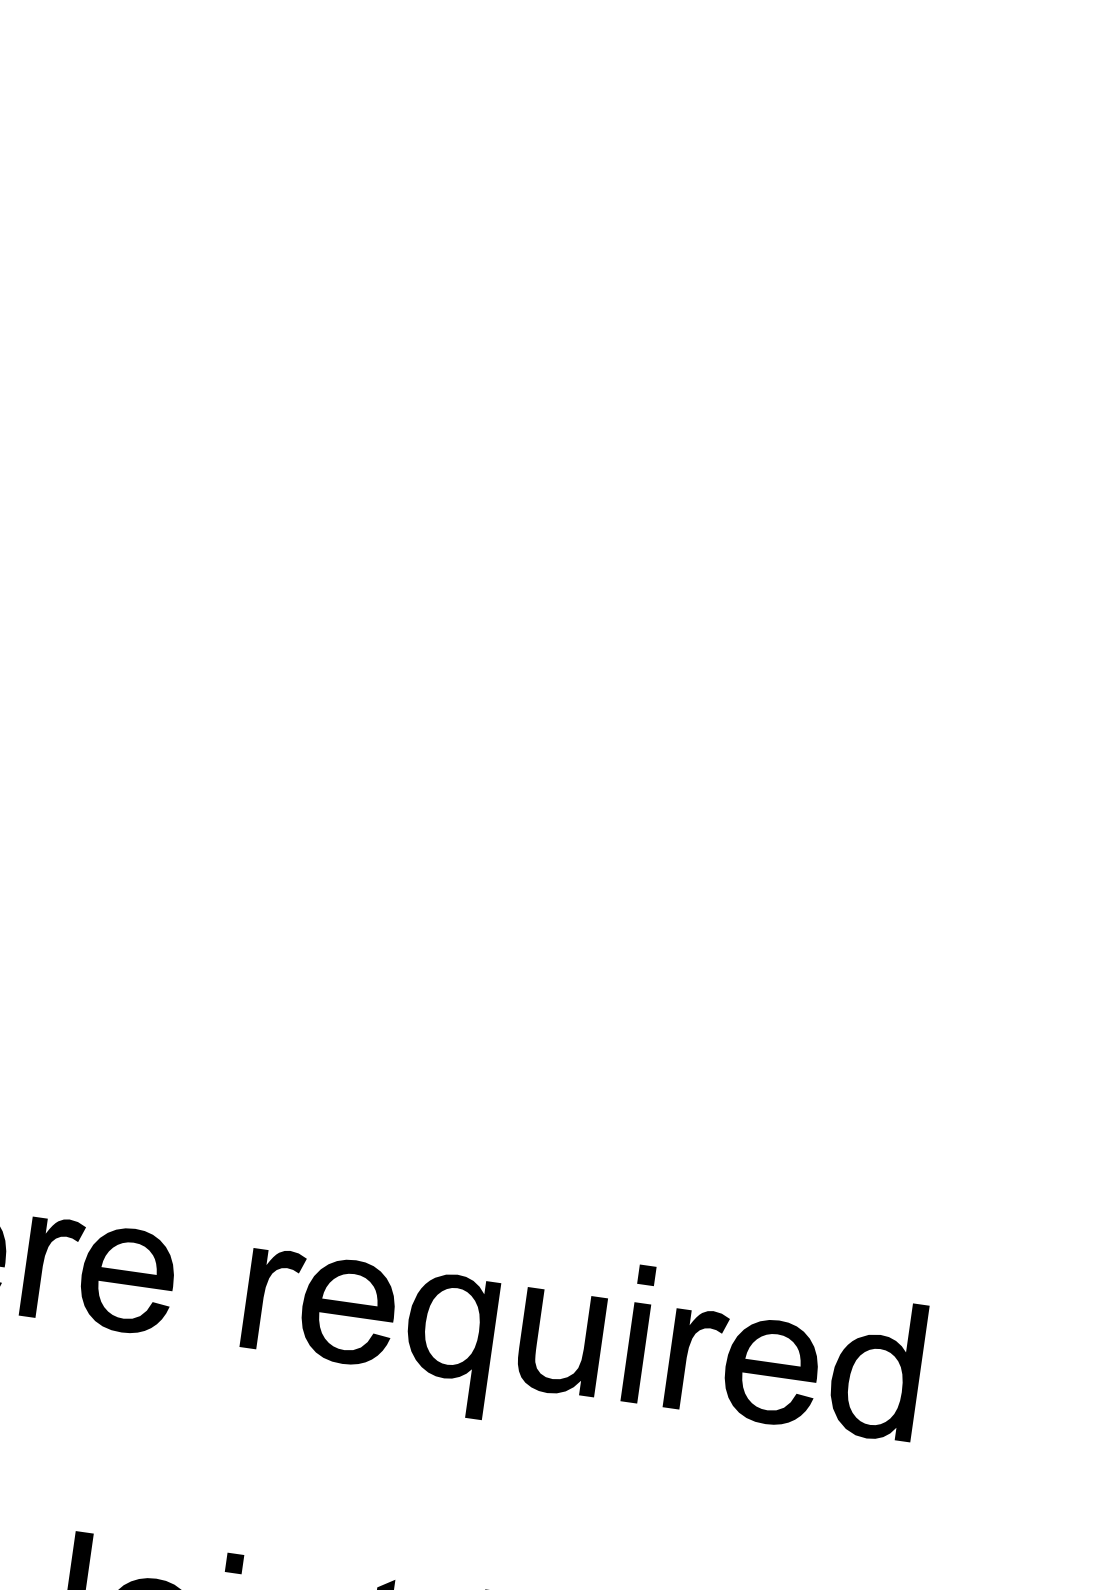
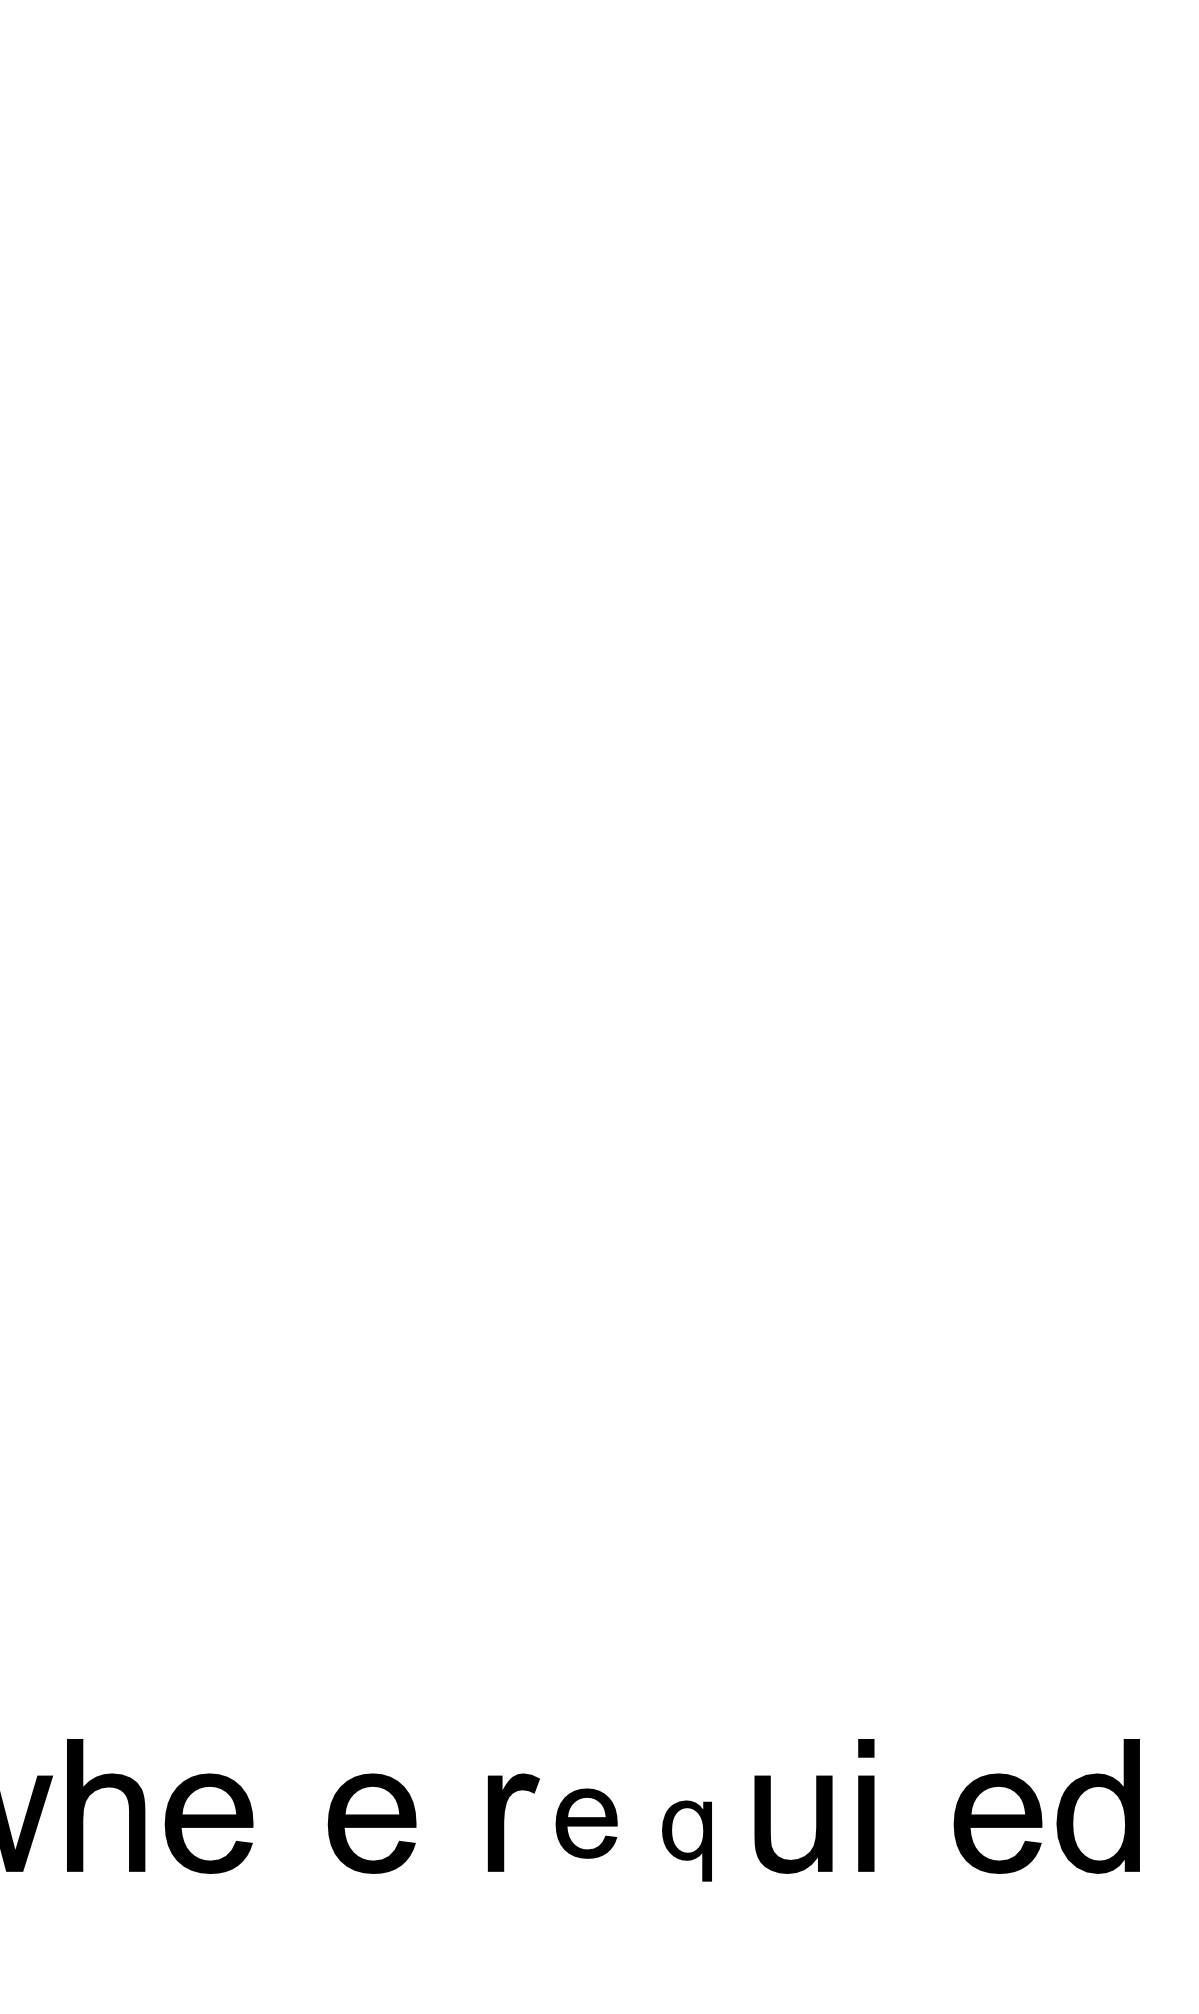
fill: (52, 1268) -> (299, 1822), removed
part: (347, 1311) -> (586, 1823), size x0.7
part: (448, 1343) -> (686, 1840), size x0.6
part: (686, 1358) -> (915, 1822), removed

